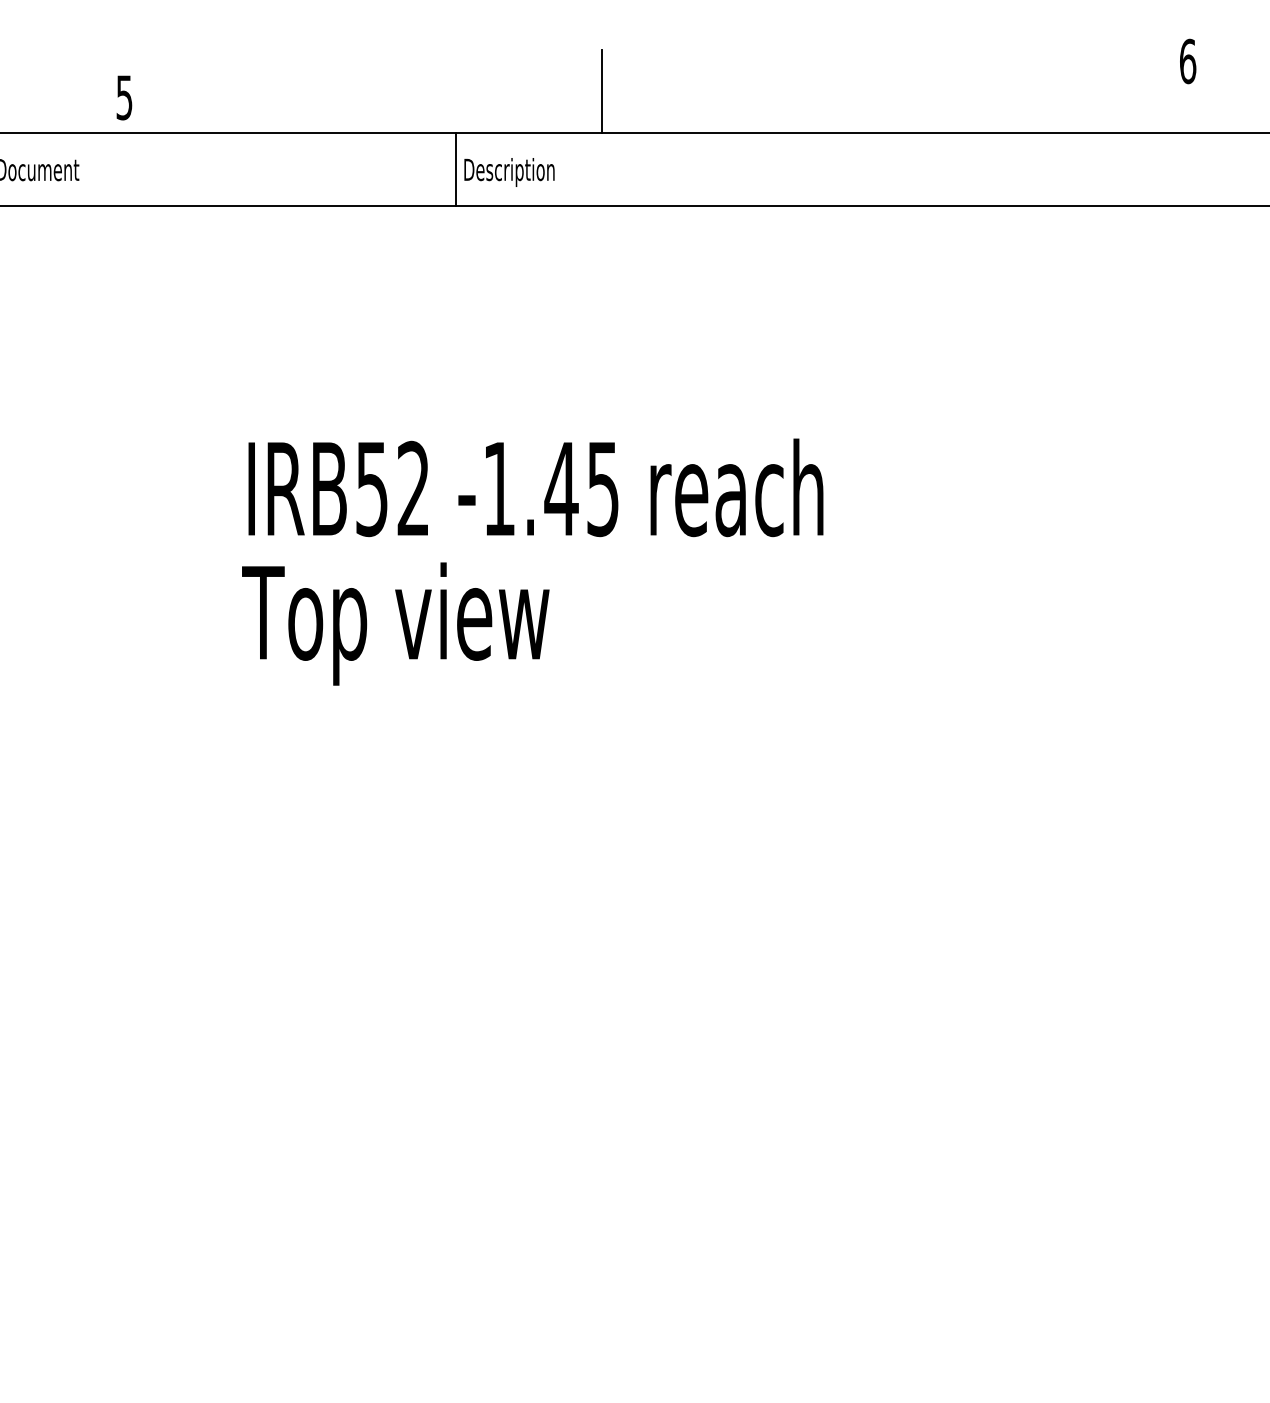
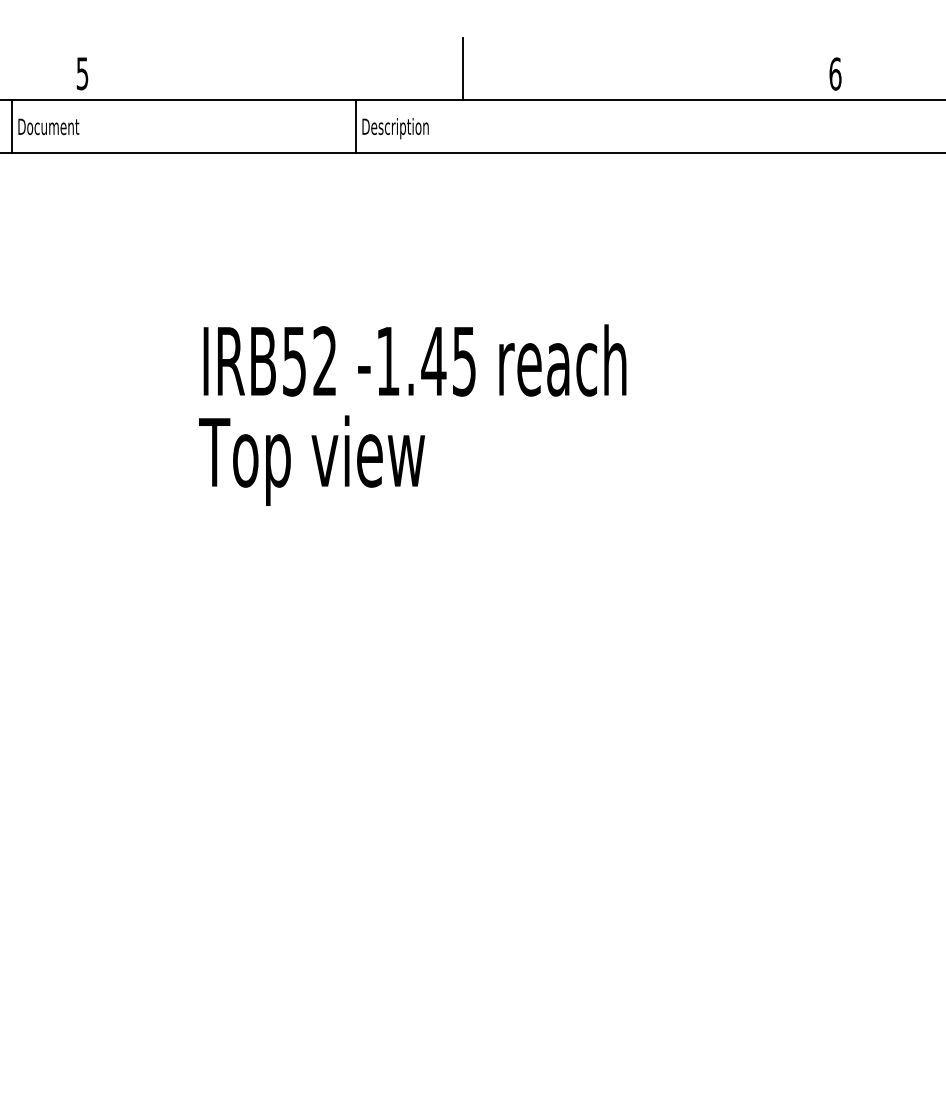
text: (1188, 60) -> (835, 73), moved
text: (124, 97) -> (82, 73), moved

